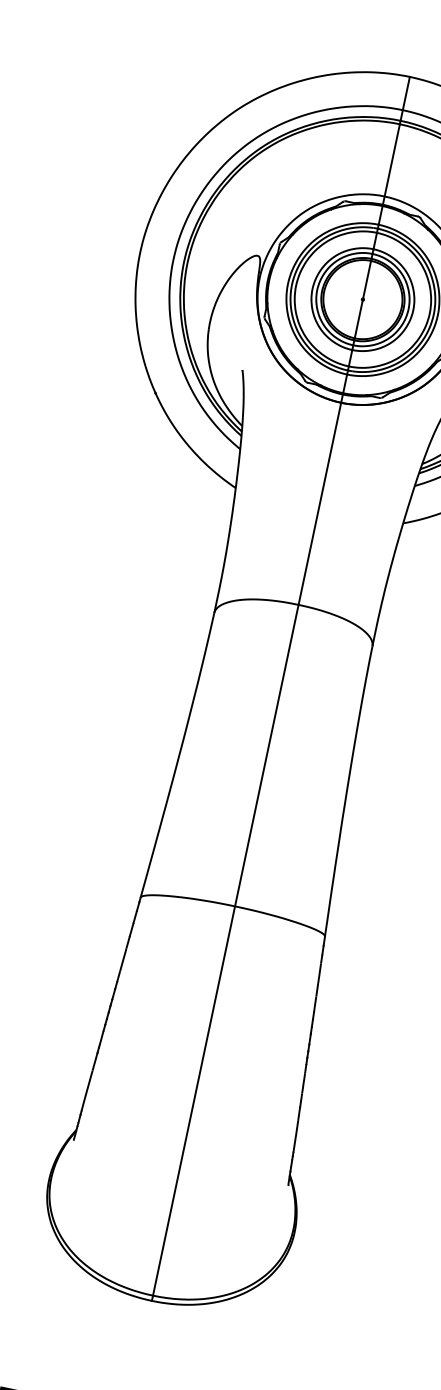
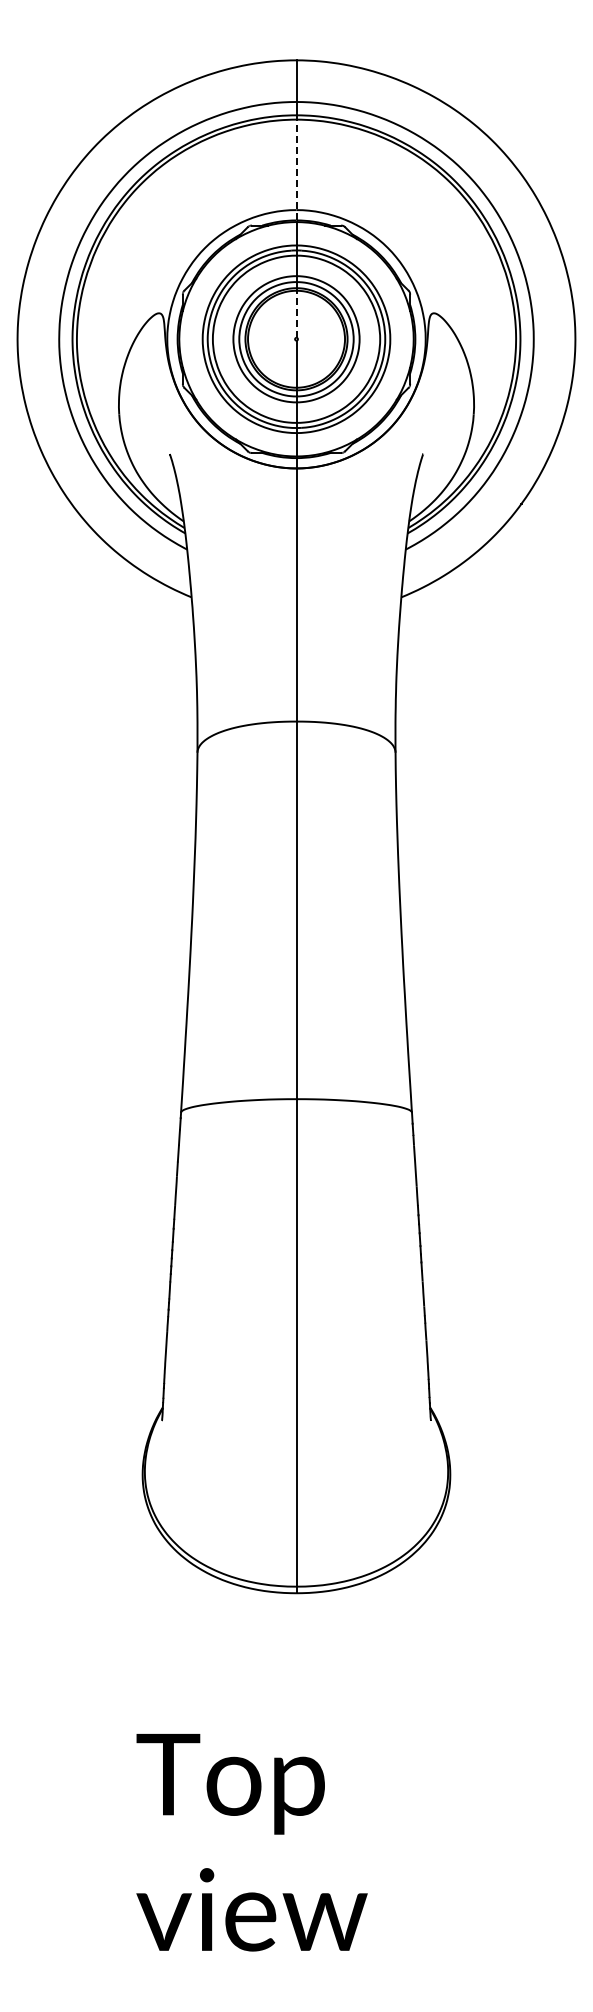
line: (391, 164) -> (296, 169), solid -> dashed
line: (367, 279) -> (296, 314), solid -> dashed

